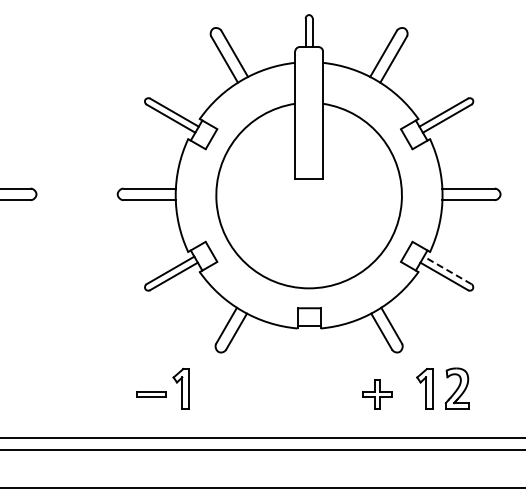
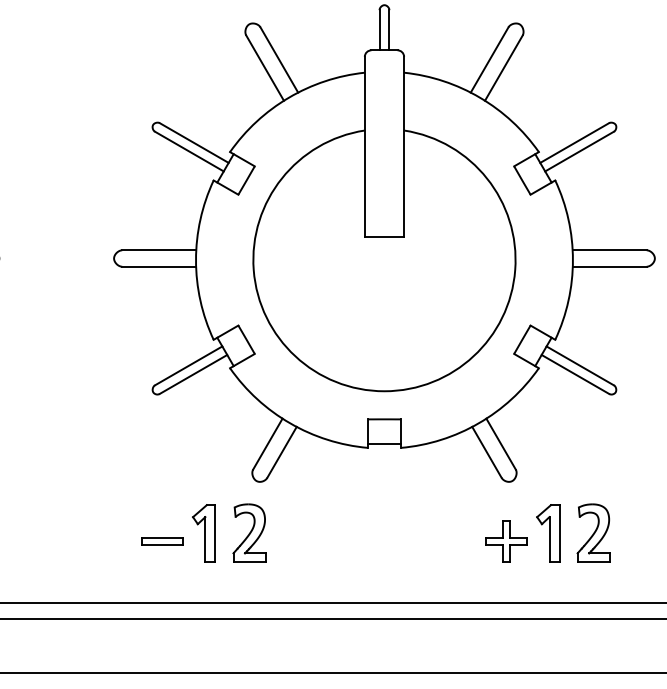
line: (447, 270) -> (579, 366), dashed -> solid
part: (213, 388) -> (249, 532), added
part: (377, 394) -> (506, 541), moved

